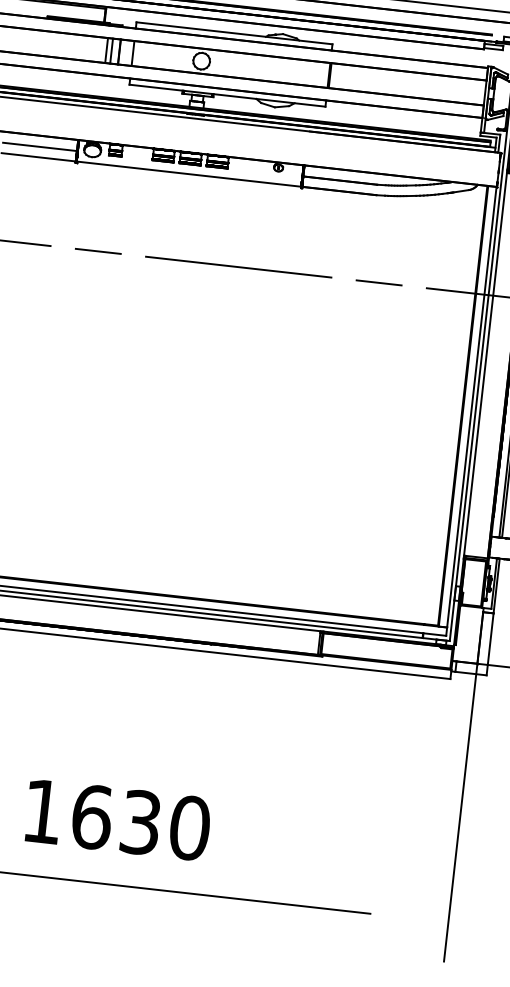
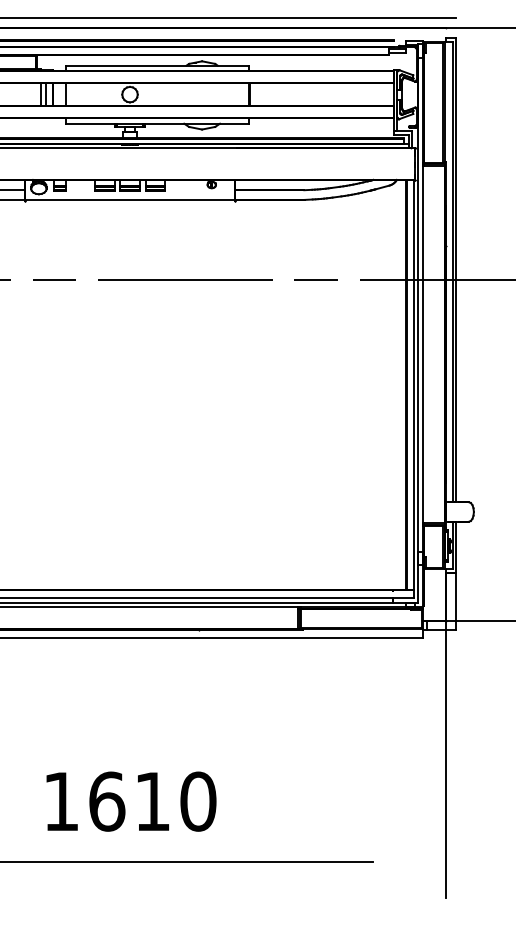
text: (140, 822) -> (152, 801), 1630 -> 1610

